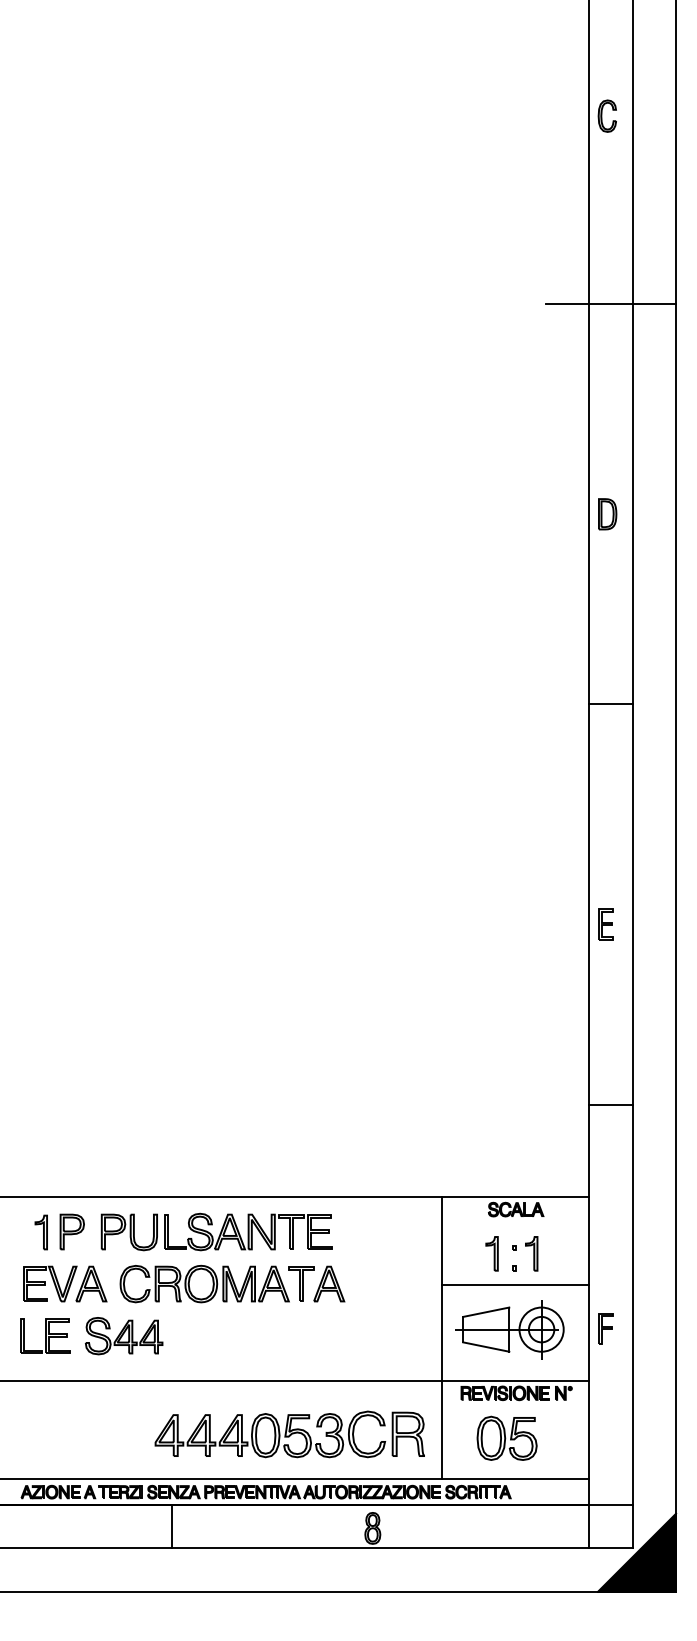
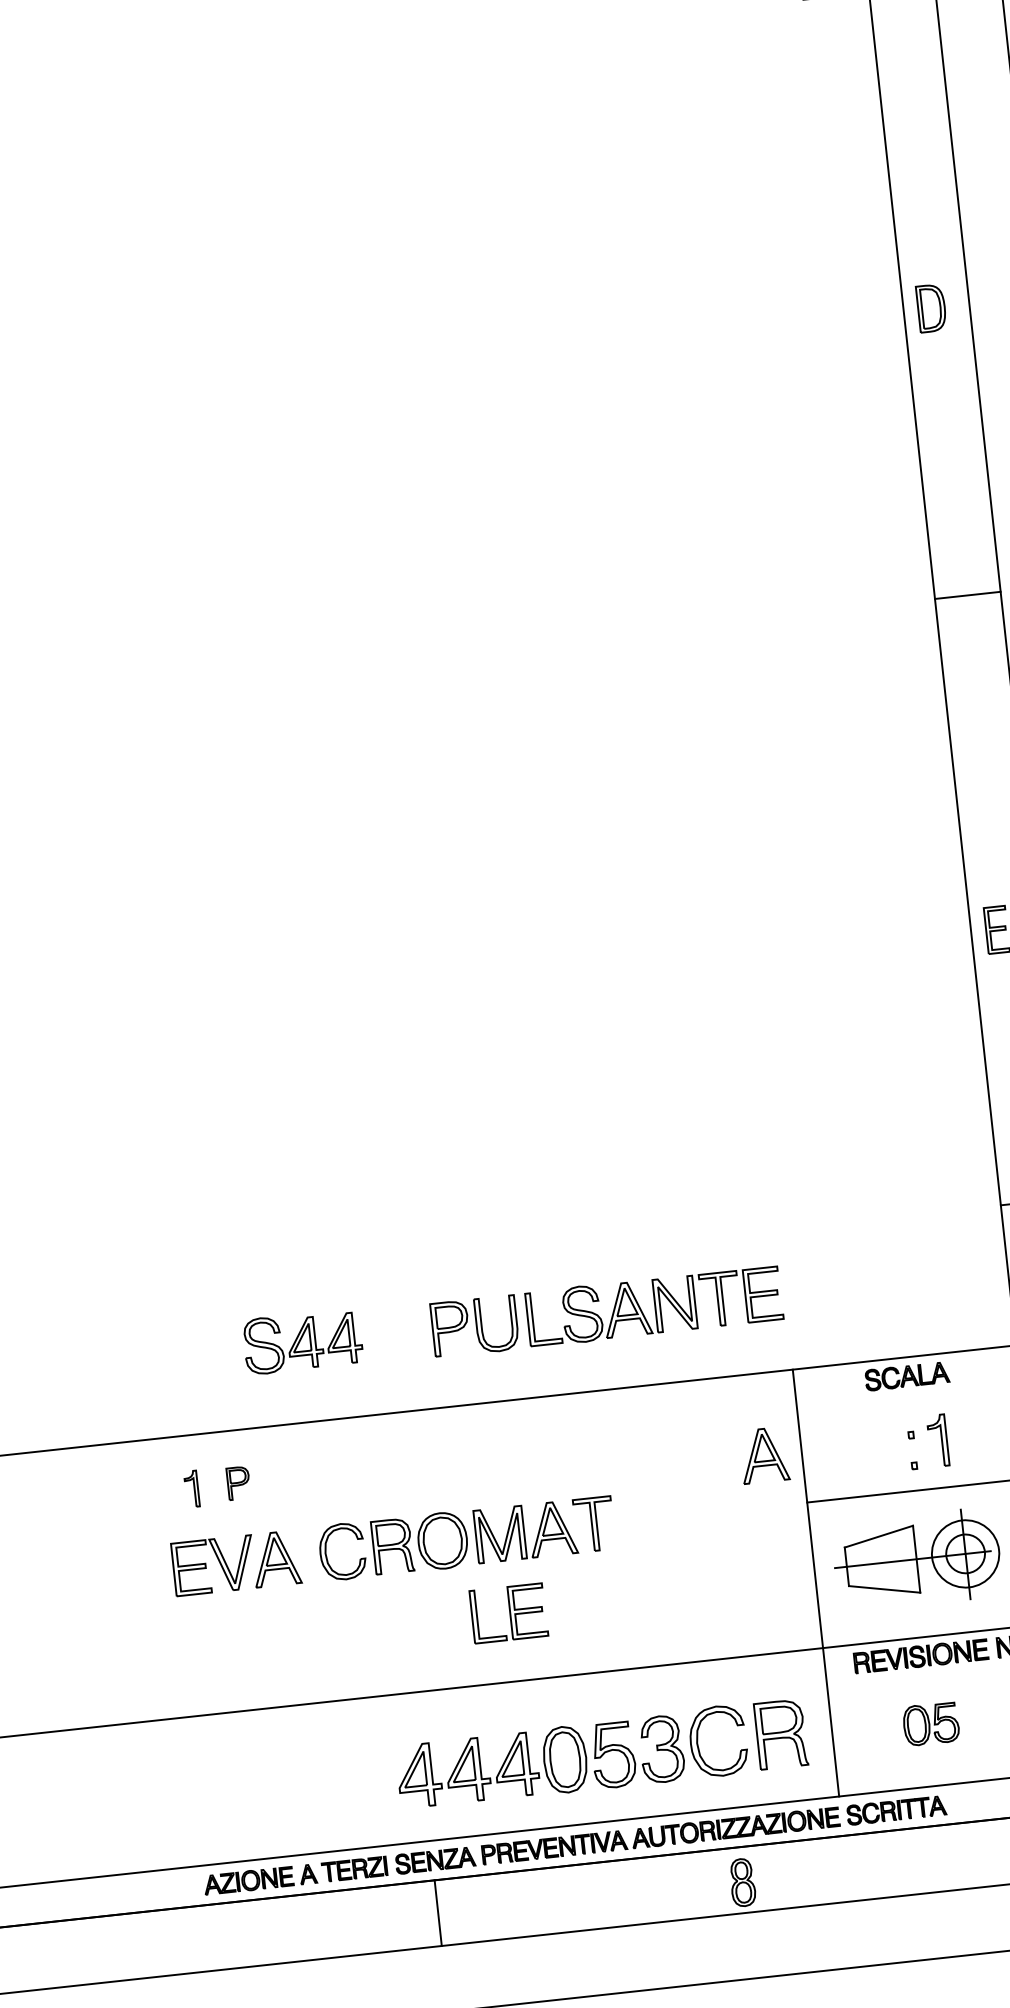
part: (71, 1231) -> (237, 1482), size x0.6
part: (216, 1231) -> (606, 1310), moved
part: (40, 1232) -> (190, 1489), size x0.7
part: (491, 1253) -> (877, 1446), removed
part: (329, 1283) -> (764, 1454), moved
part: (45, 1335) -> (509, 1612), moved
part: (123, 1336) -> (302, 1342), moved
part: (506, 1437) -> (930, 1723), size x0.6

